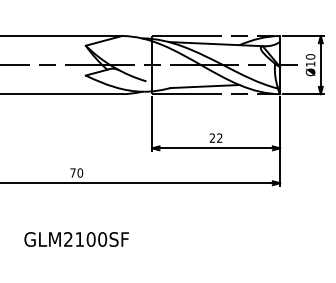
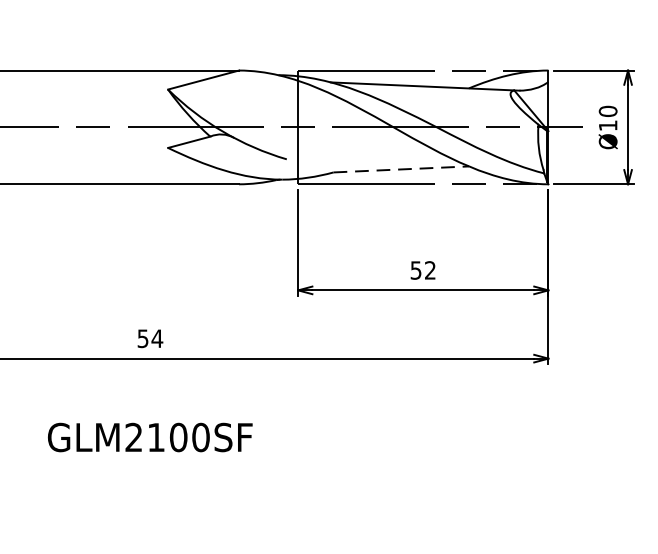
line: (204, 86) -> (400, 169), solid -> dashed
text: (212, 137) -> (416, 269), 22 -> 52
text: (76, 172) -> (149, 337), 70 -> 54
text: (76, 239) -> (149, 437), moved

